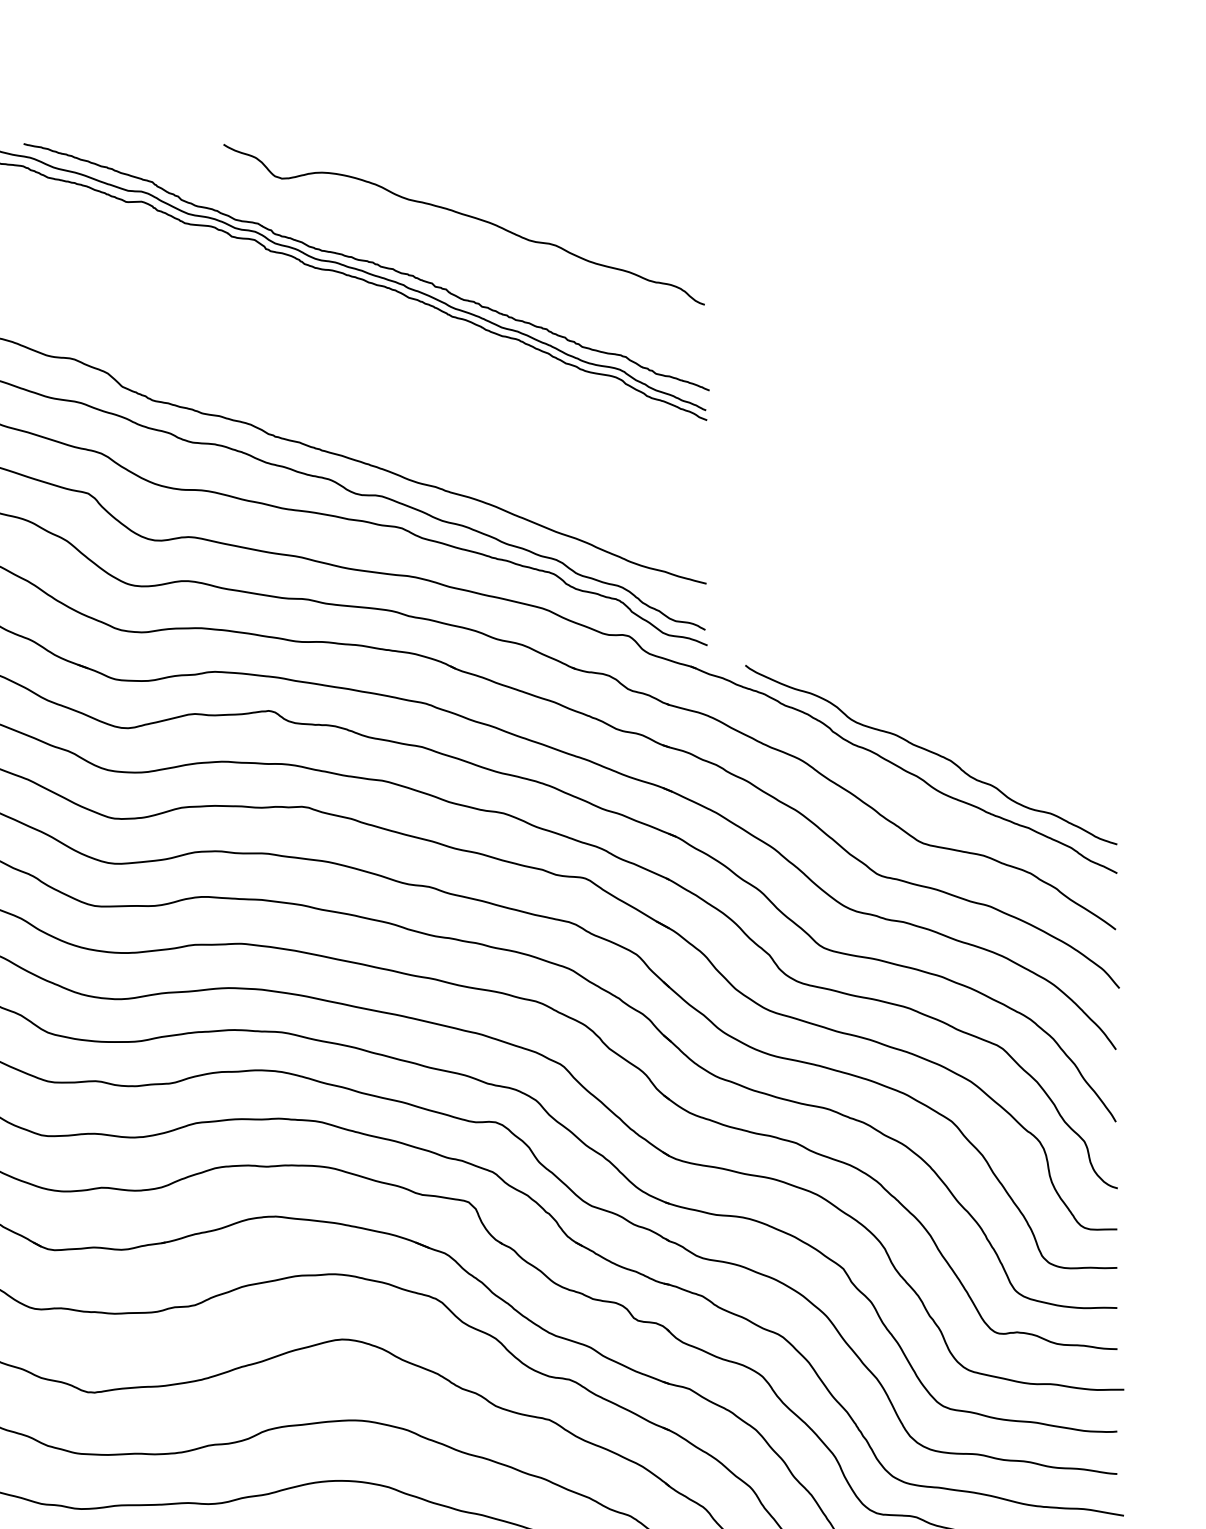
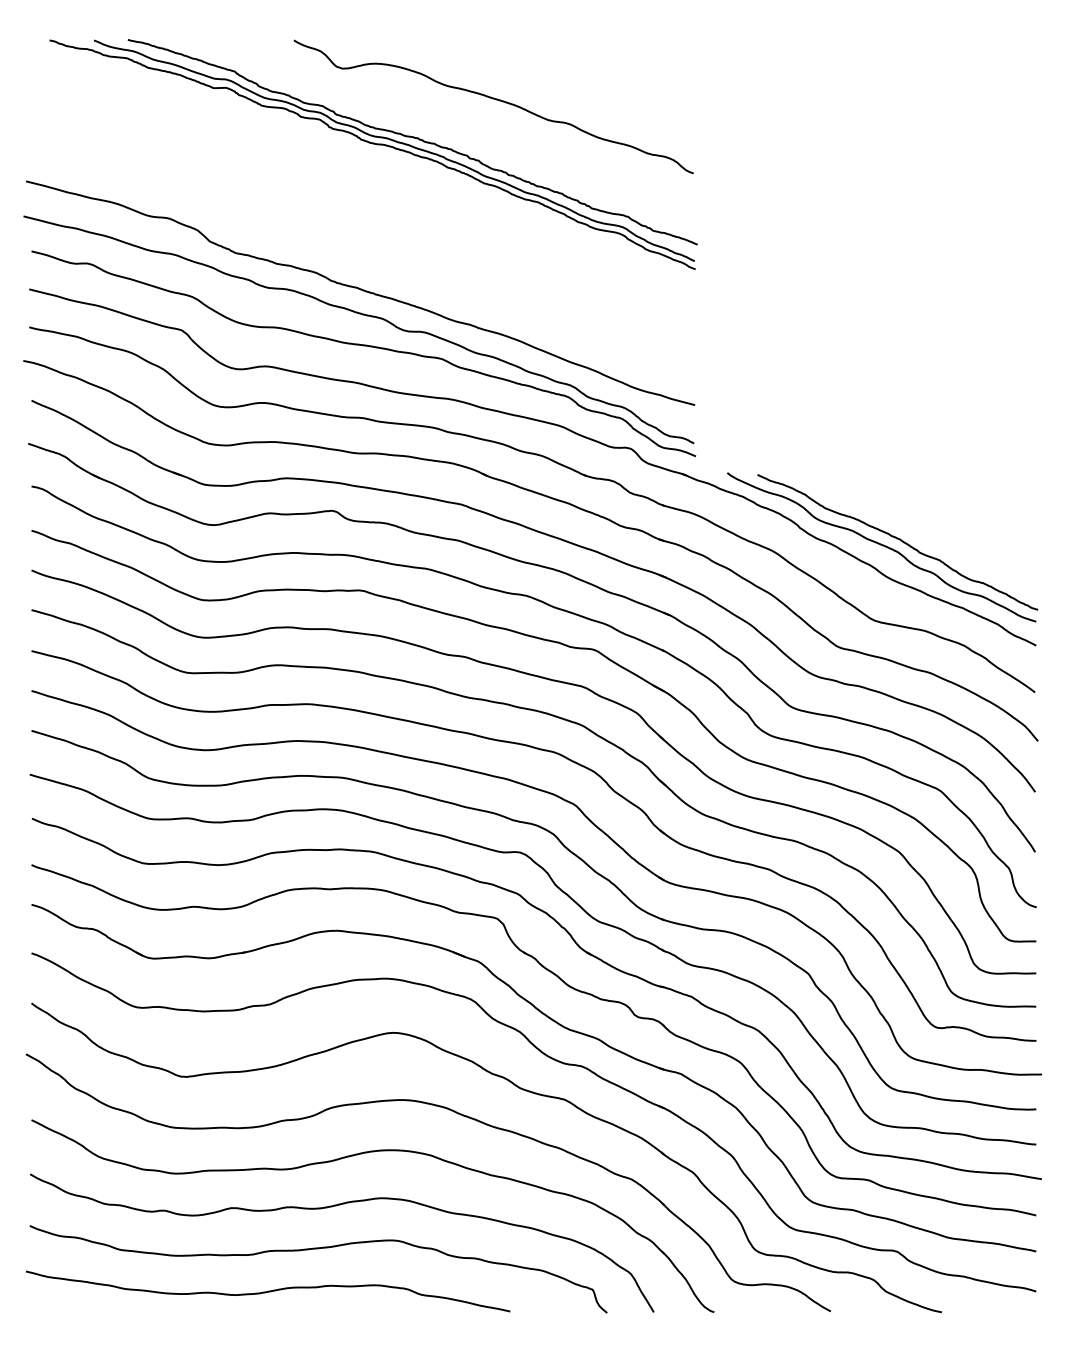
curve: (952, 746) -> (899, 540), added

